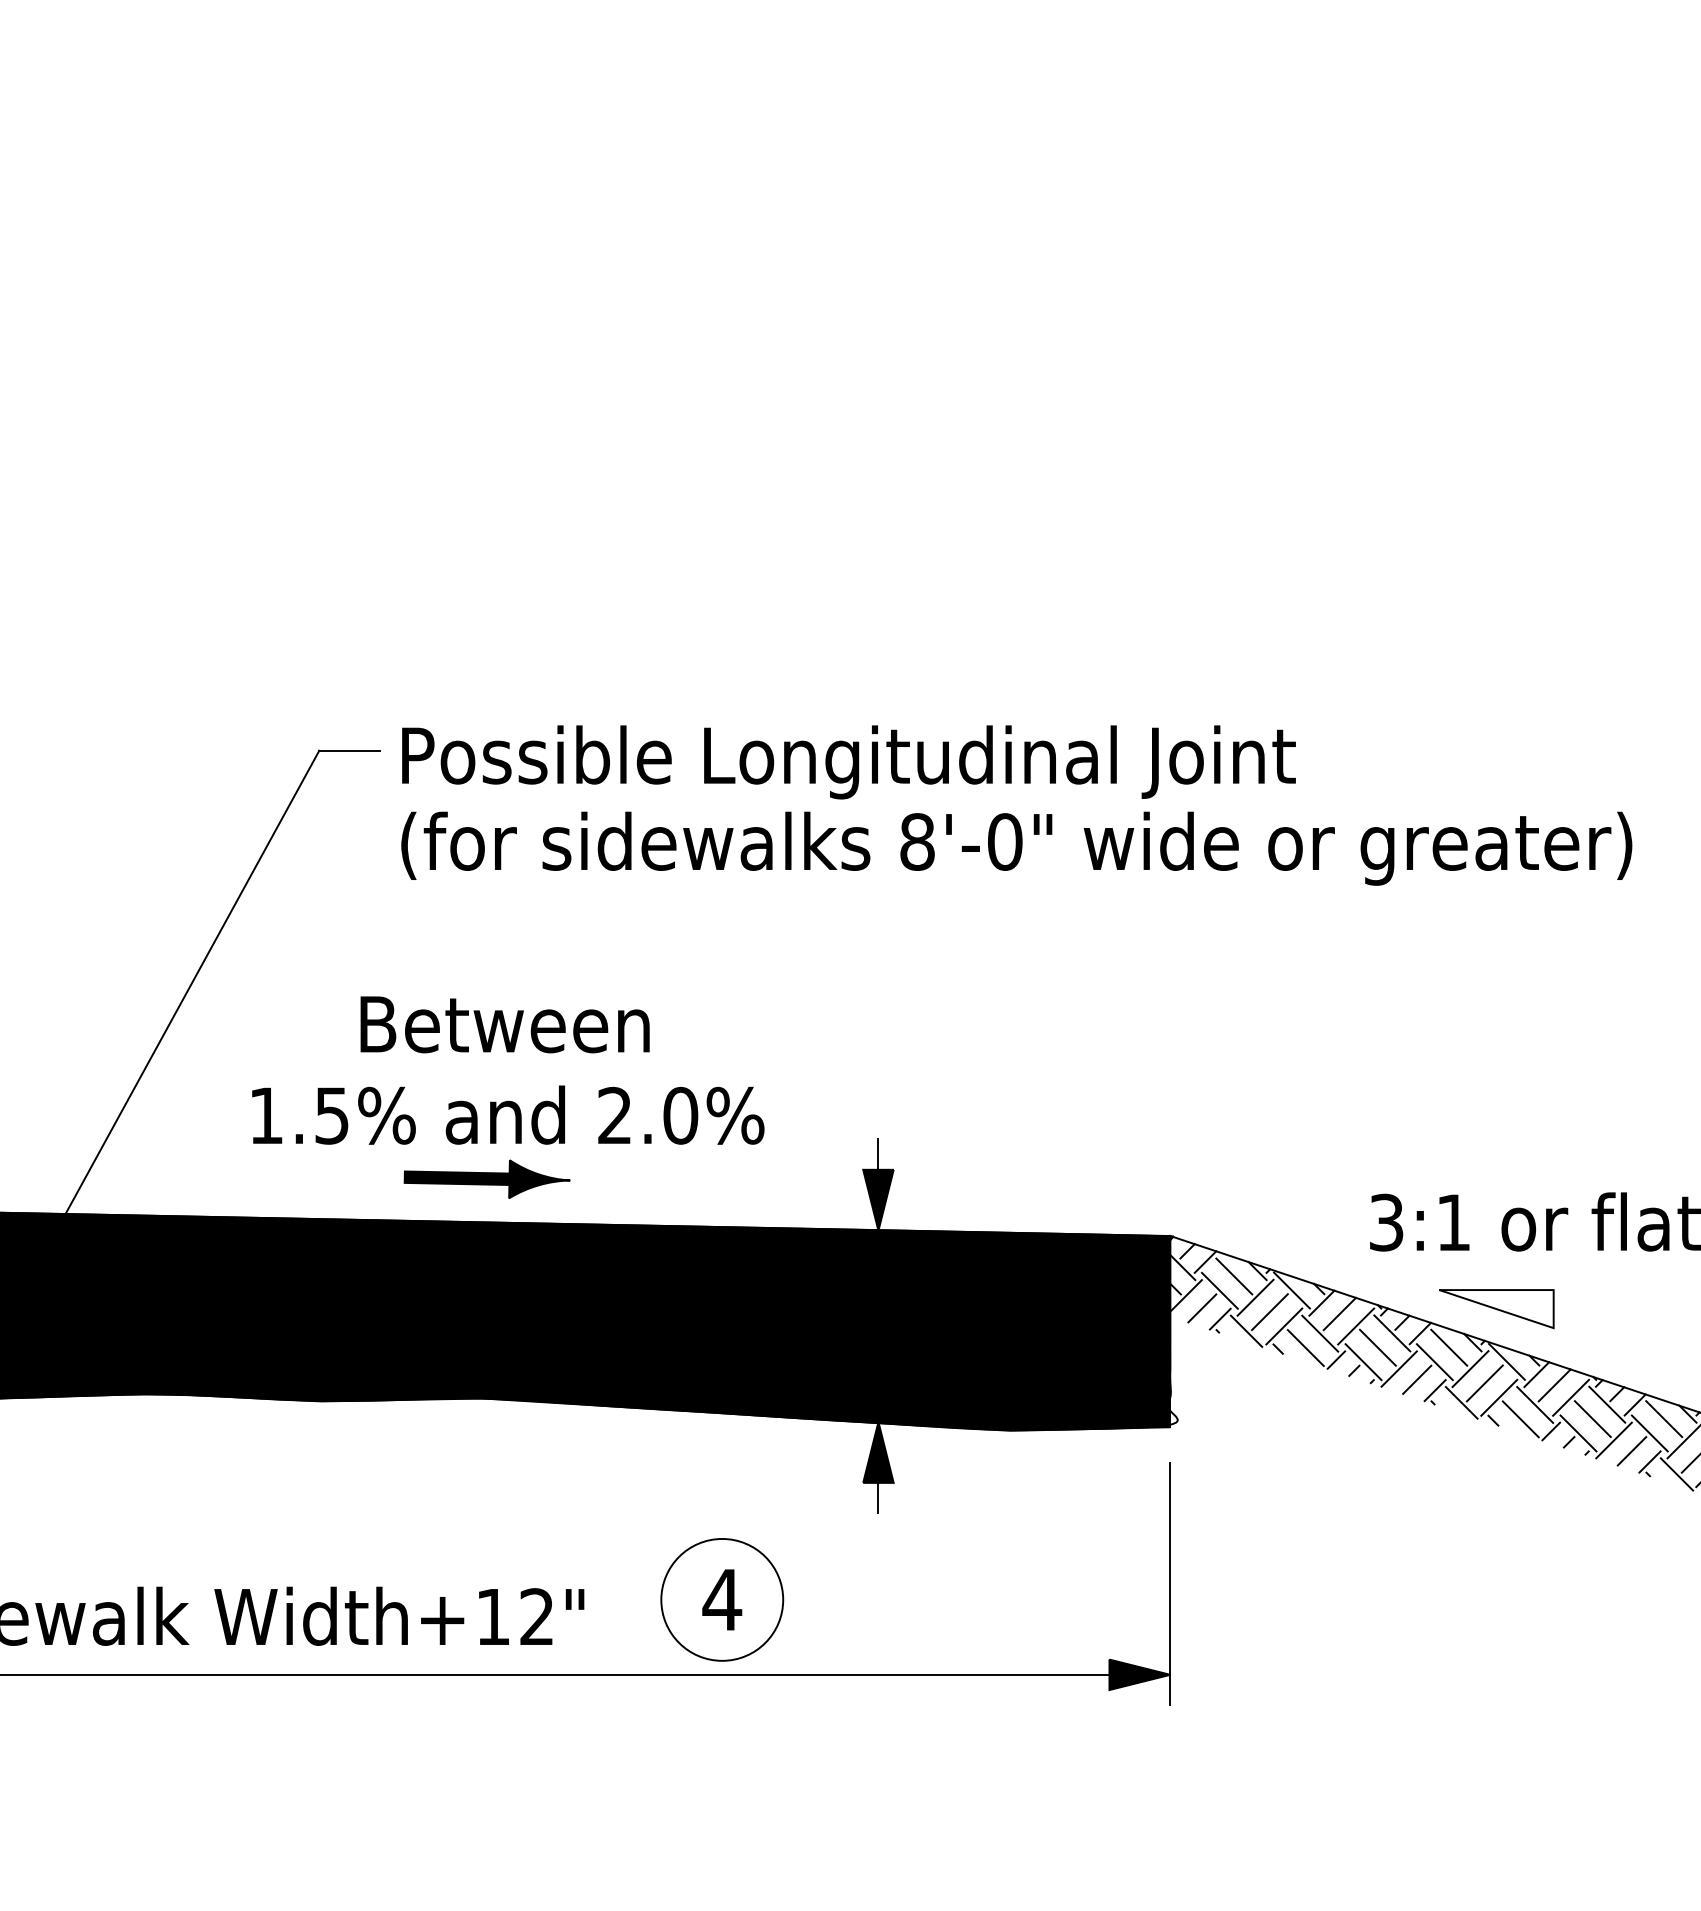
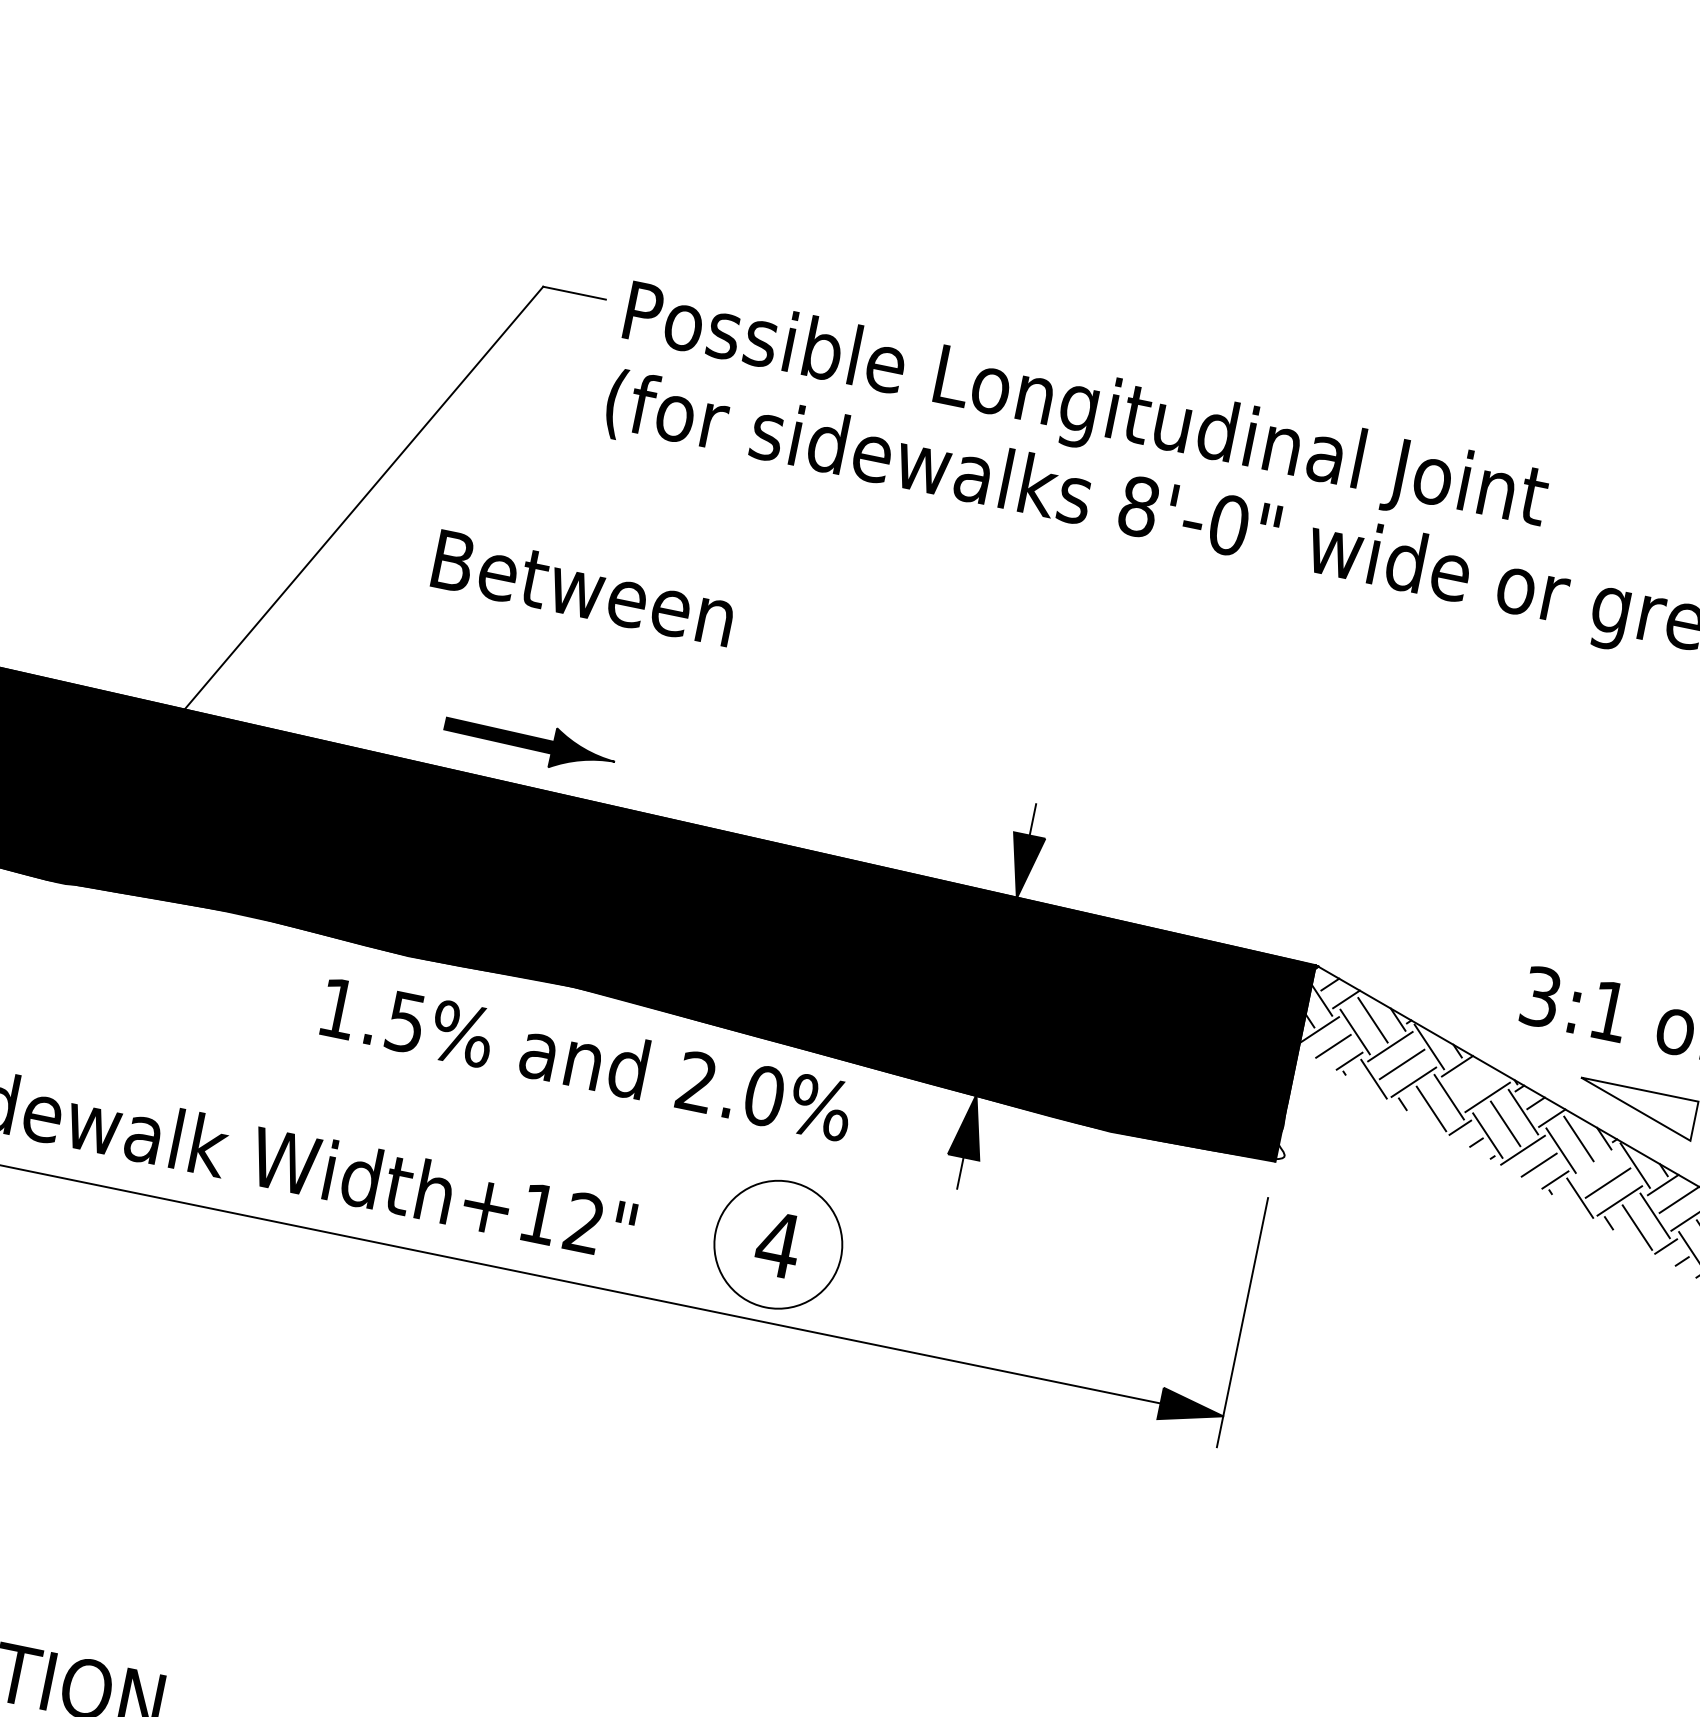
text: (504, 1024) -> (583, 588), moved
text: (508, 1114) -> (587, 1058), moved
part: (486, 1178) -> (529, 742), moved
line: (1339, 1313) -> (1473, 1080), removed
line: (1470, 1369) -> (1596, 1165), removed

